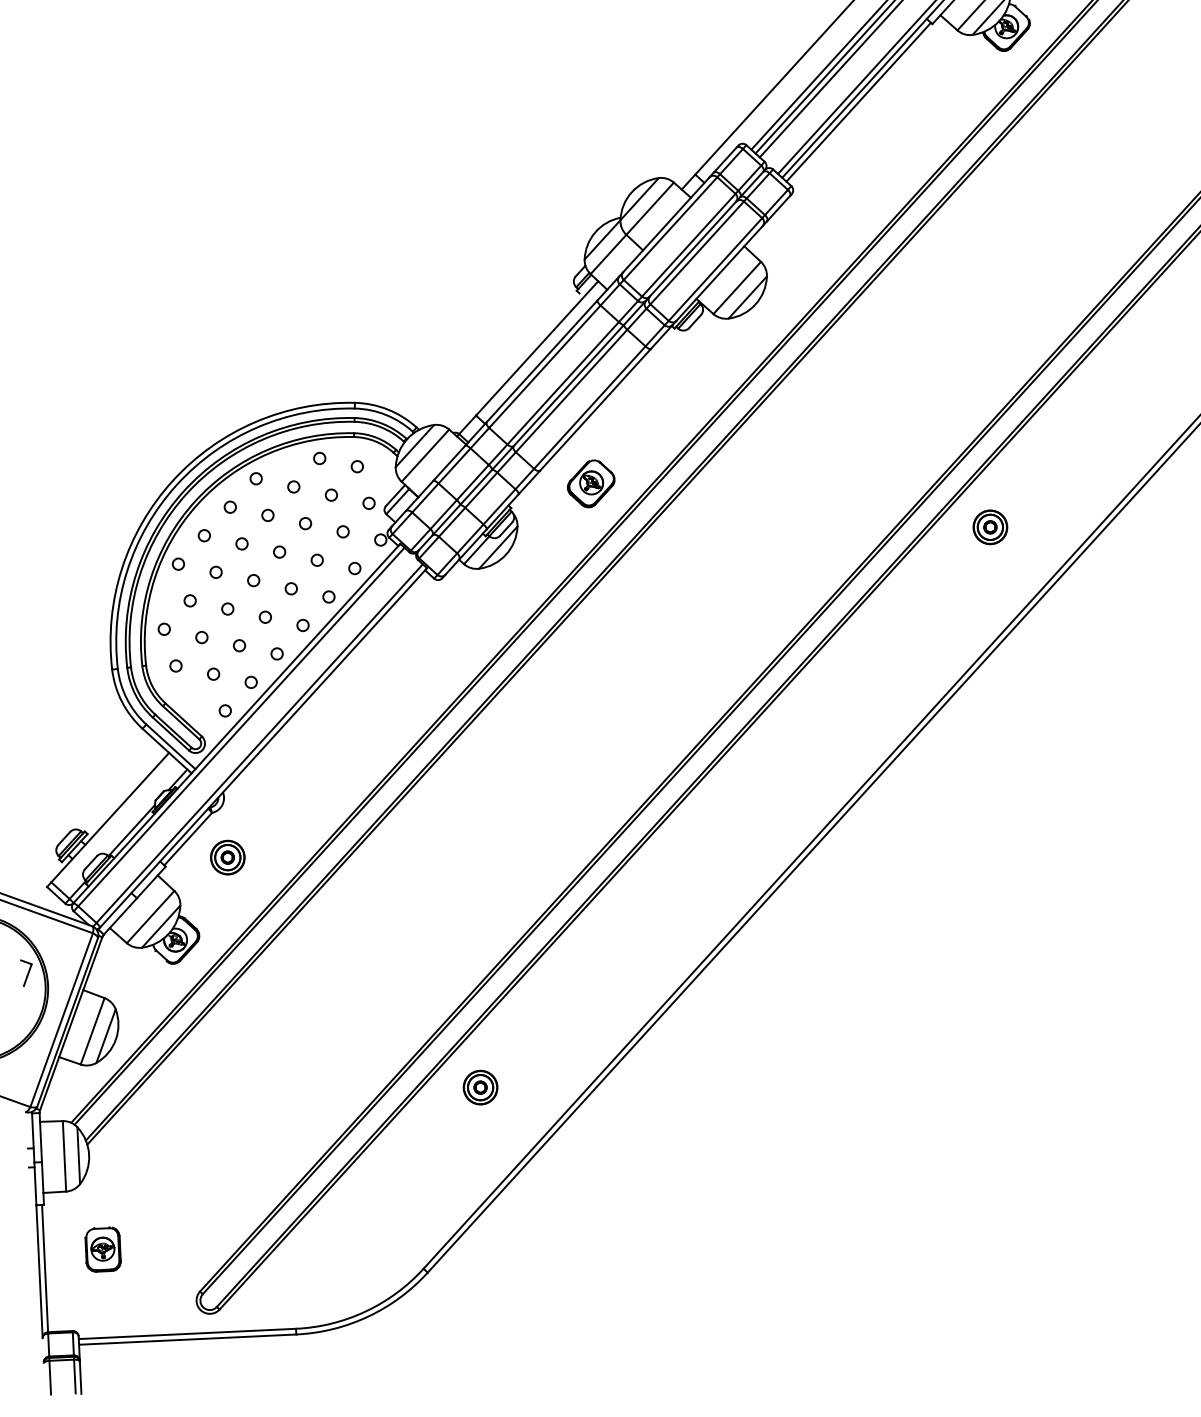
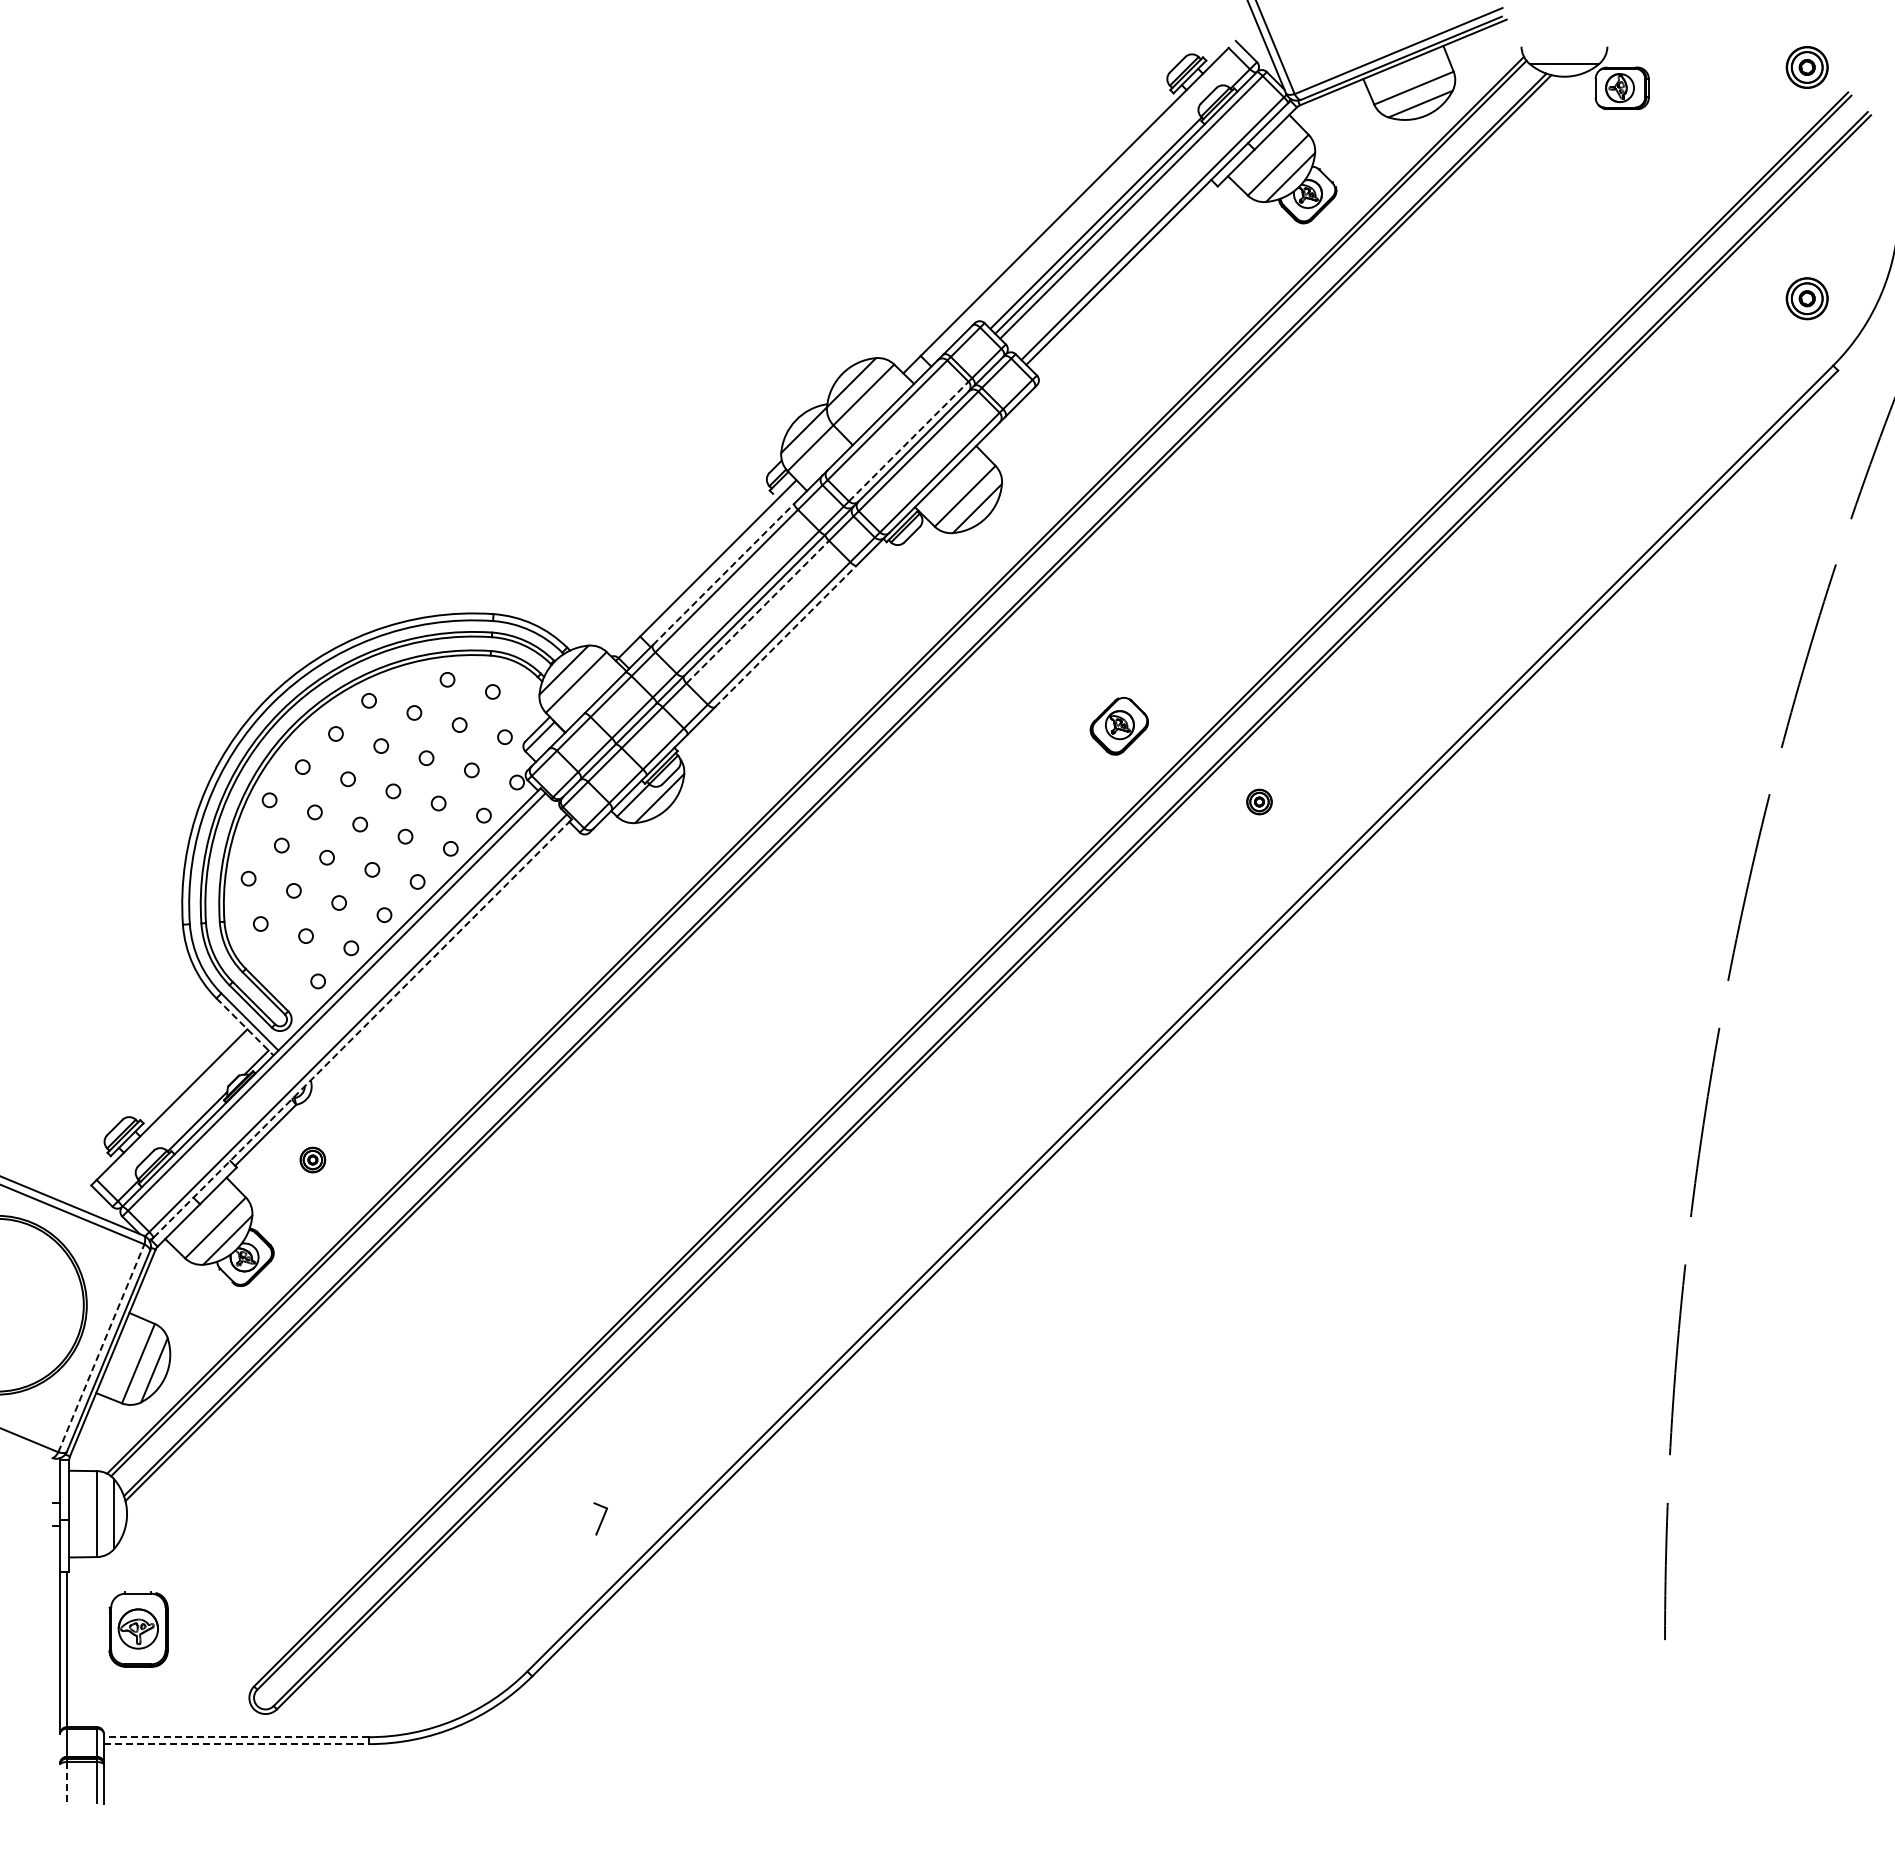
line: (858, 101) -> (1123, 276), removed
line: (688, 245) -> (908, 441), solid -> dashed
line: (541, 361) -> (723, 574), solid -> dashed
line: (571, 391) -> (757, 612), solid -> dashed
line: (595, 409) -> (785, 636), solid -> dashed
part: (590, 484) -> (1118, 726), moved
part: (990, 526) -> (1259, 801), size x0.6
line: (262, 748) -> (361, 1029), solid -> dashed
line: (167, 751) -> (245, 1027), solid -> dashed
part: (227, 857) -> (312, 1159), size x0.6
part: (26, 972) -> (600, 1518), moved
line: (61, 1019) -> (101, 1347), solid -> dashed
part: (480, 1087) -> (606, 1454), removed
part: (102, 1249) -> (138, 1629), size x1.4
line: (186, 1334) -> (235, 1737), solid -> dashed
line: (187, 1339) -> (236, 1744), solid -> dashed
line: (49, 1377) -> (66, 1782), solid -> dashed

